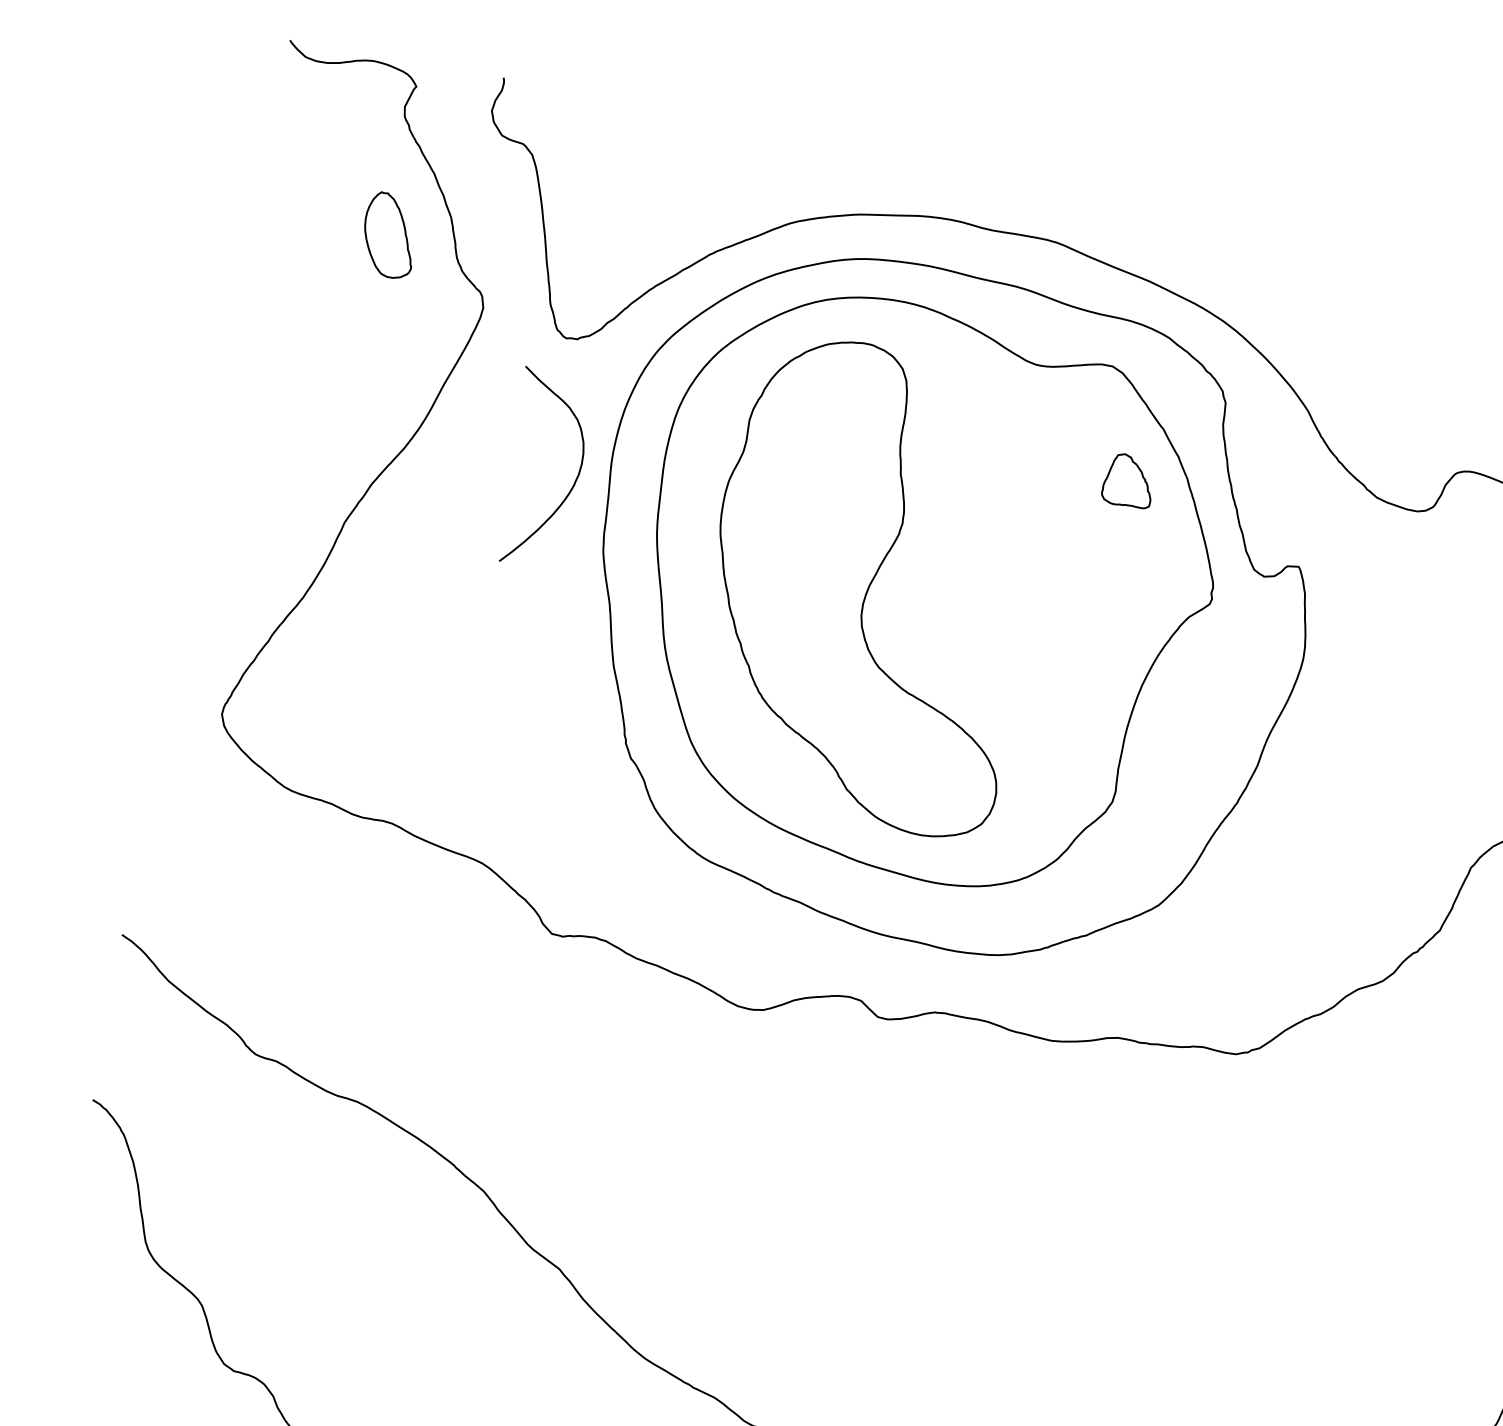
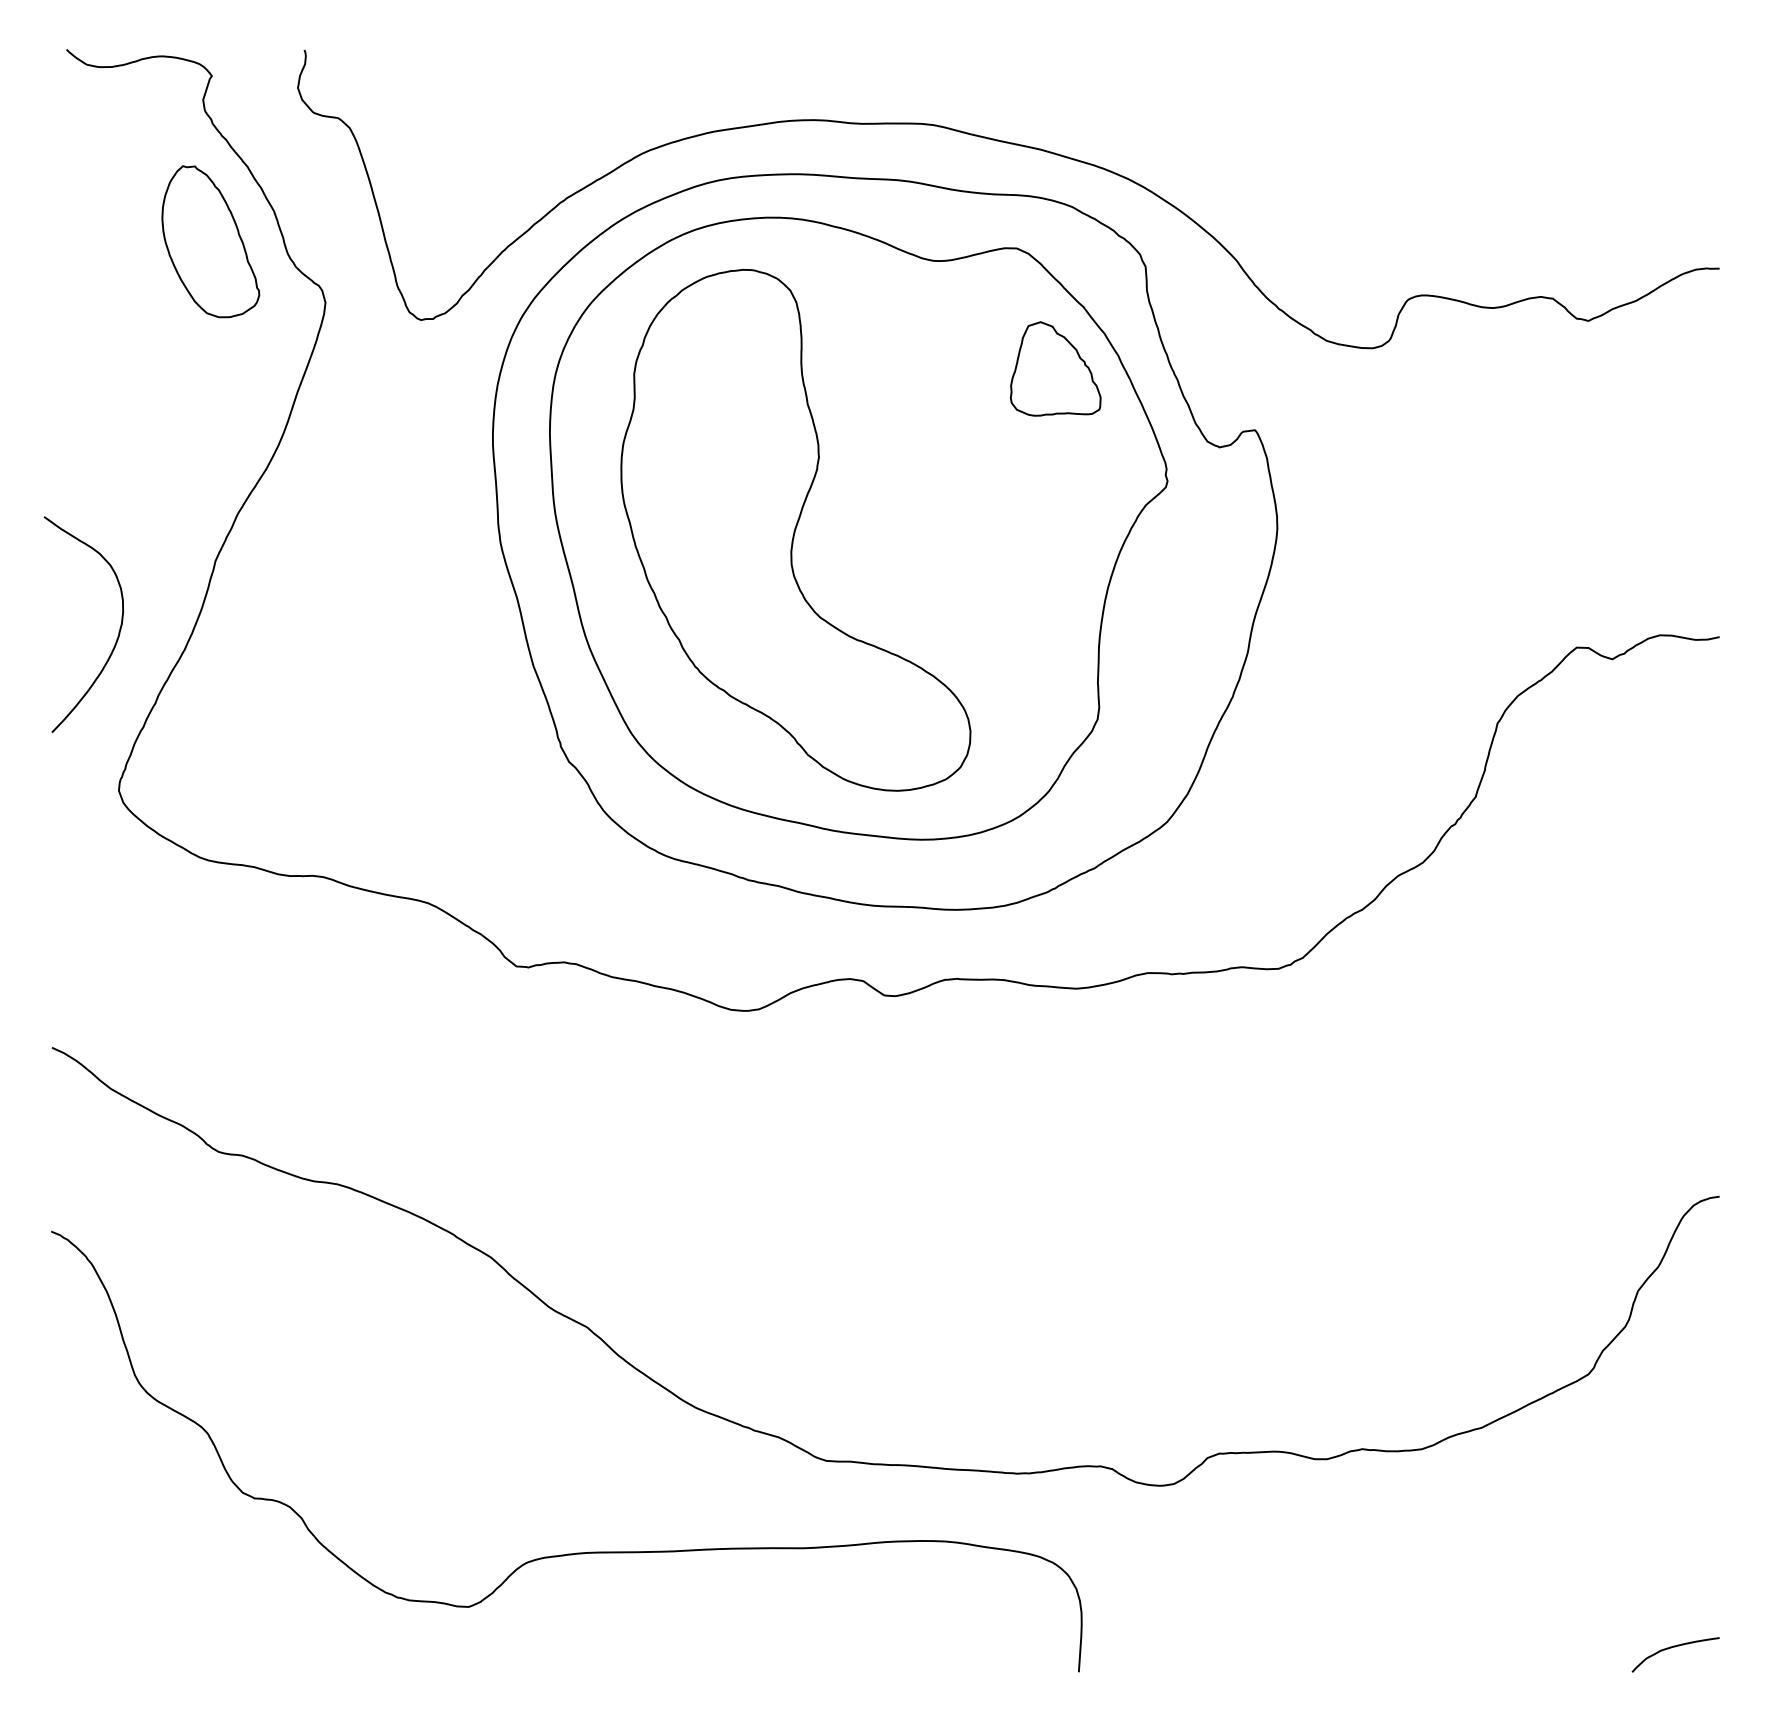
part: (389, 235) -> (210, 241), size x1.67
curve: (574, 480) -> (118, 631), moved
part: (1128, 480) -> (1055, 368), size x1.67

